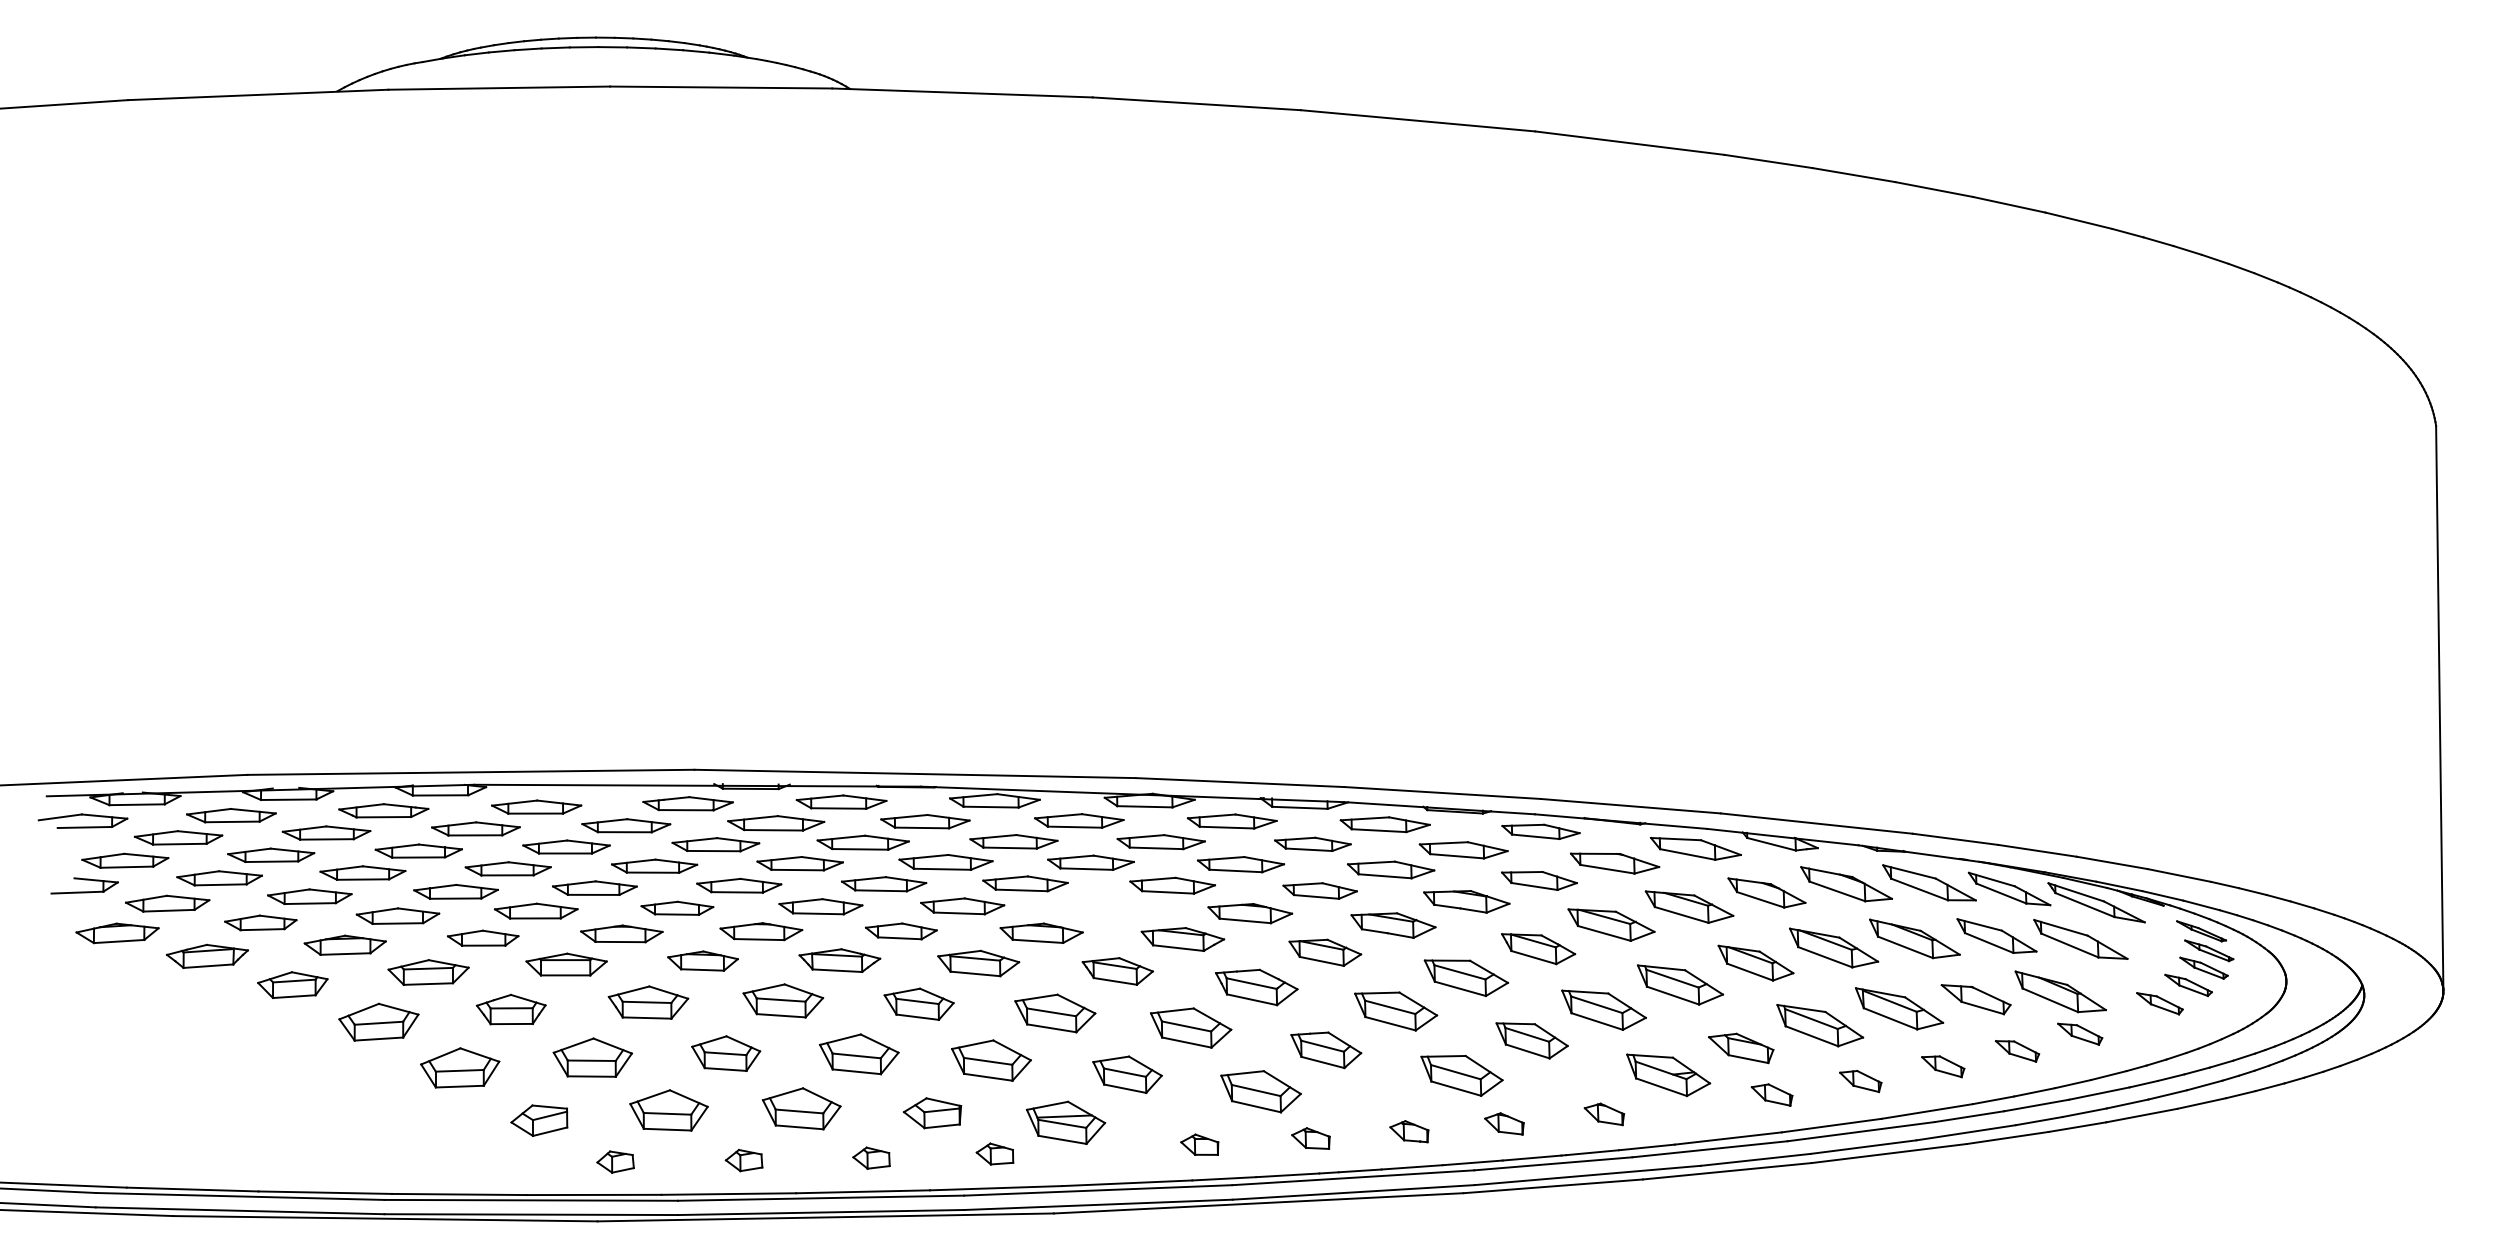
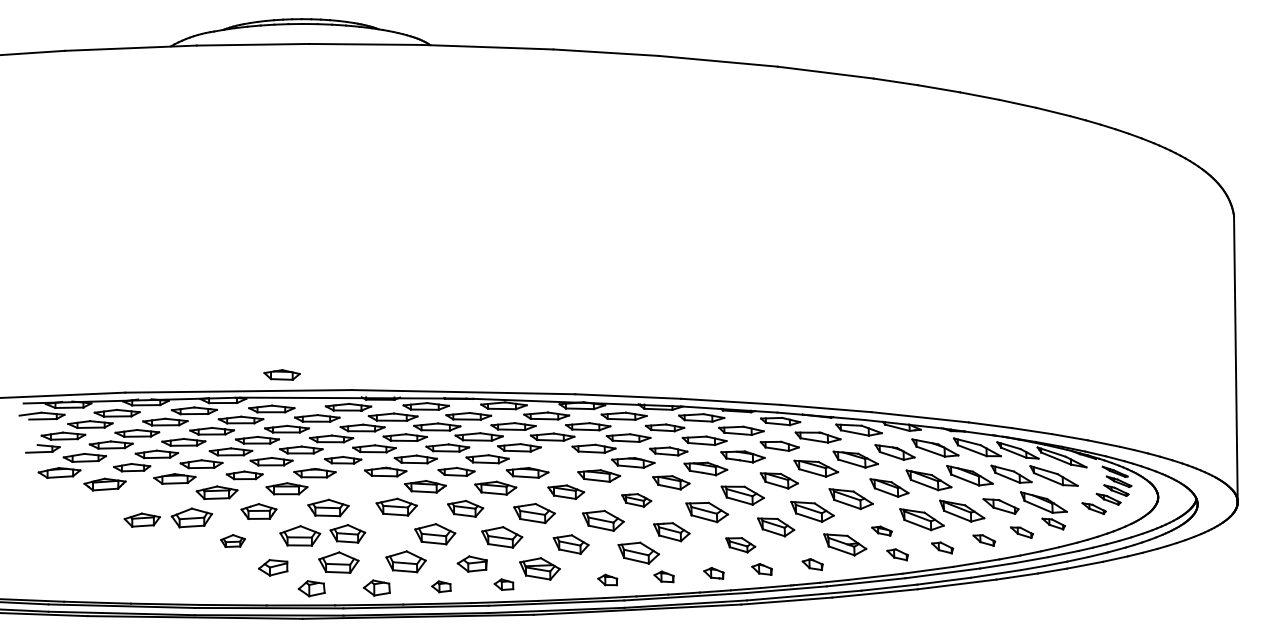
part: (701, 960) -> (281, 374), moved
part: (291, 983) -> (141, 519), moved
part: (1256, 987) -> (636, 500), size x0.7
part: (1740, 1047) -> (881, 530), size x0.6
part: (725, 1052) -> (347, 533), moved
part: (459, 1066) -> (232, 540), size x0.6
part: (1461, 1076) -> (740, 545), size x0.7
part: (743, 1159) -> (376, 587), size x1.4
part: (614, 1161) -> (311, 588), size x1.4

